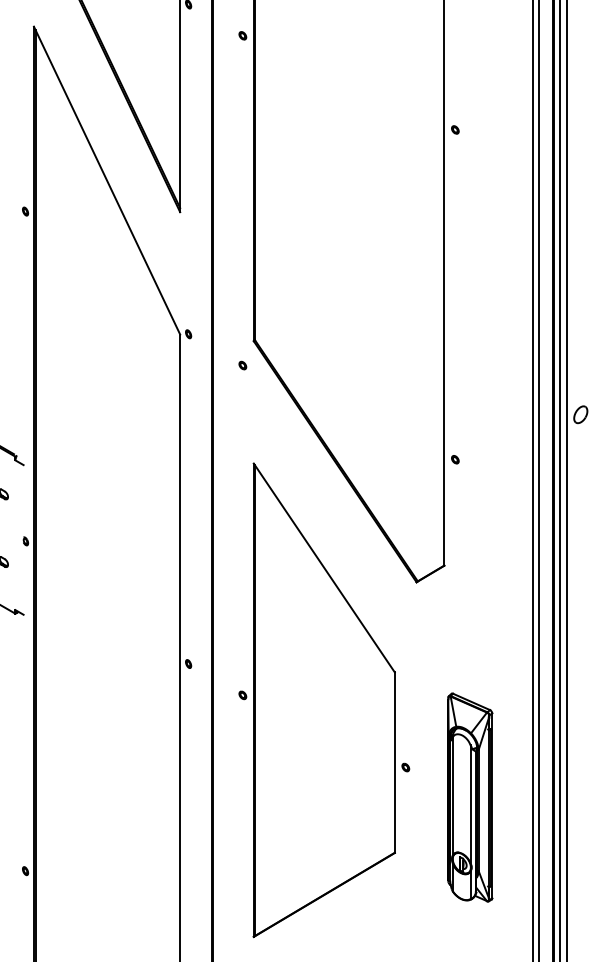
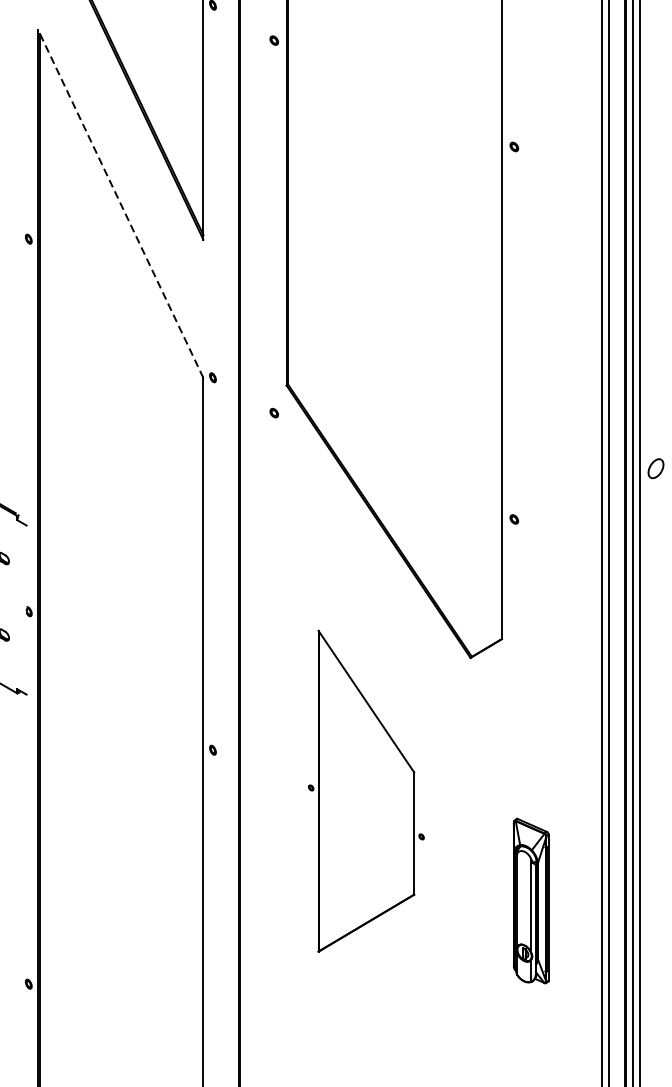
line: (106, 180) -> (120, 204), solid -> dashed
part: (324, 700) -> (366, 791), size x0.6
part: (470, 797) -> (531, 901), size x0.7

